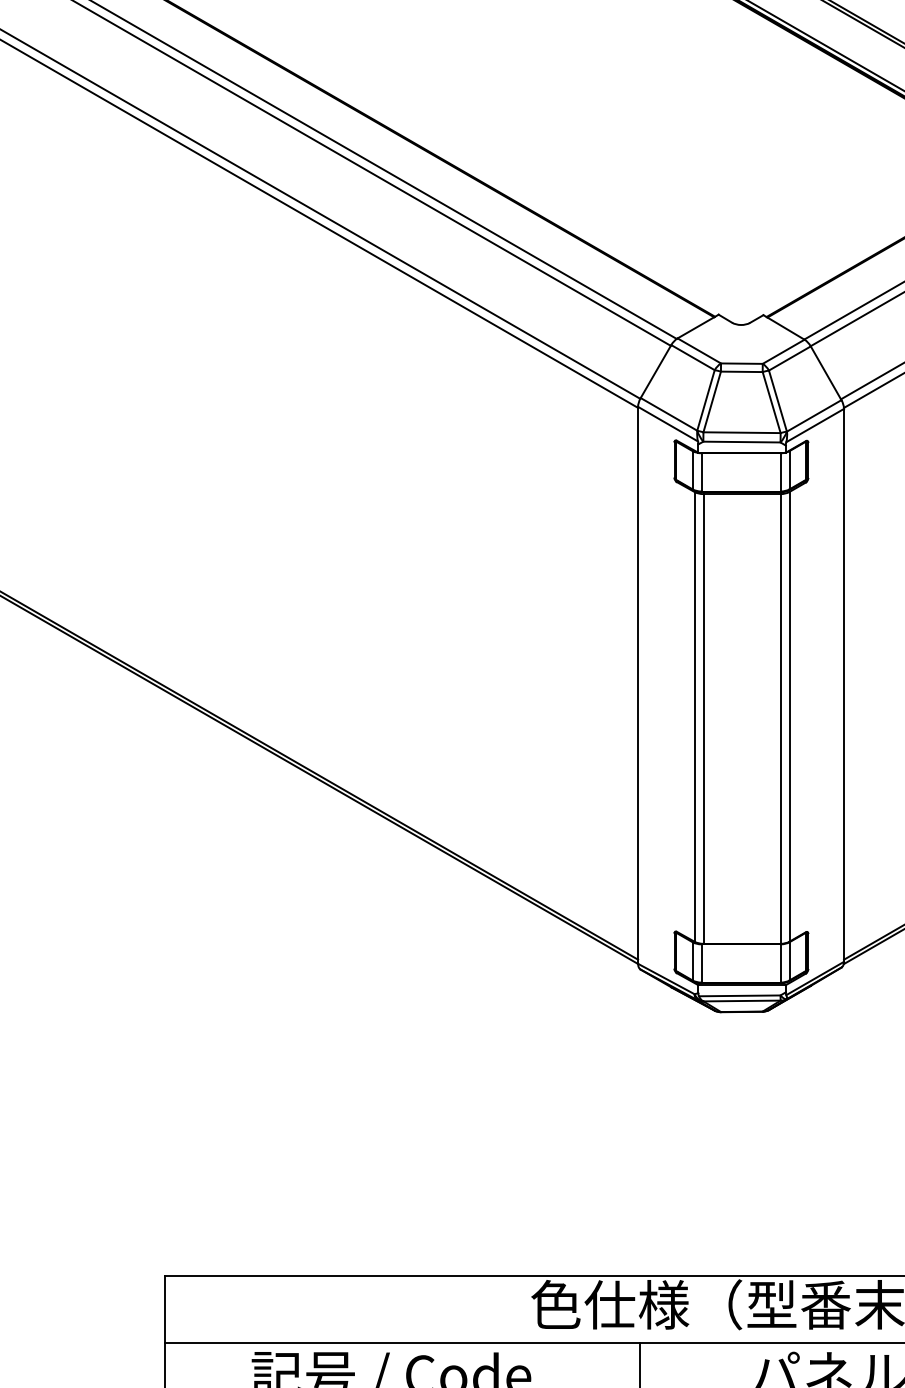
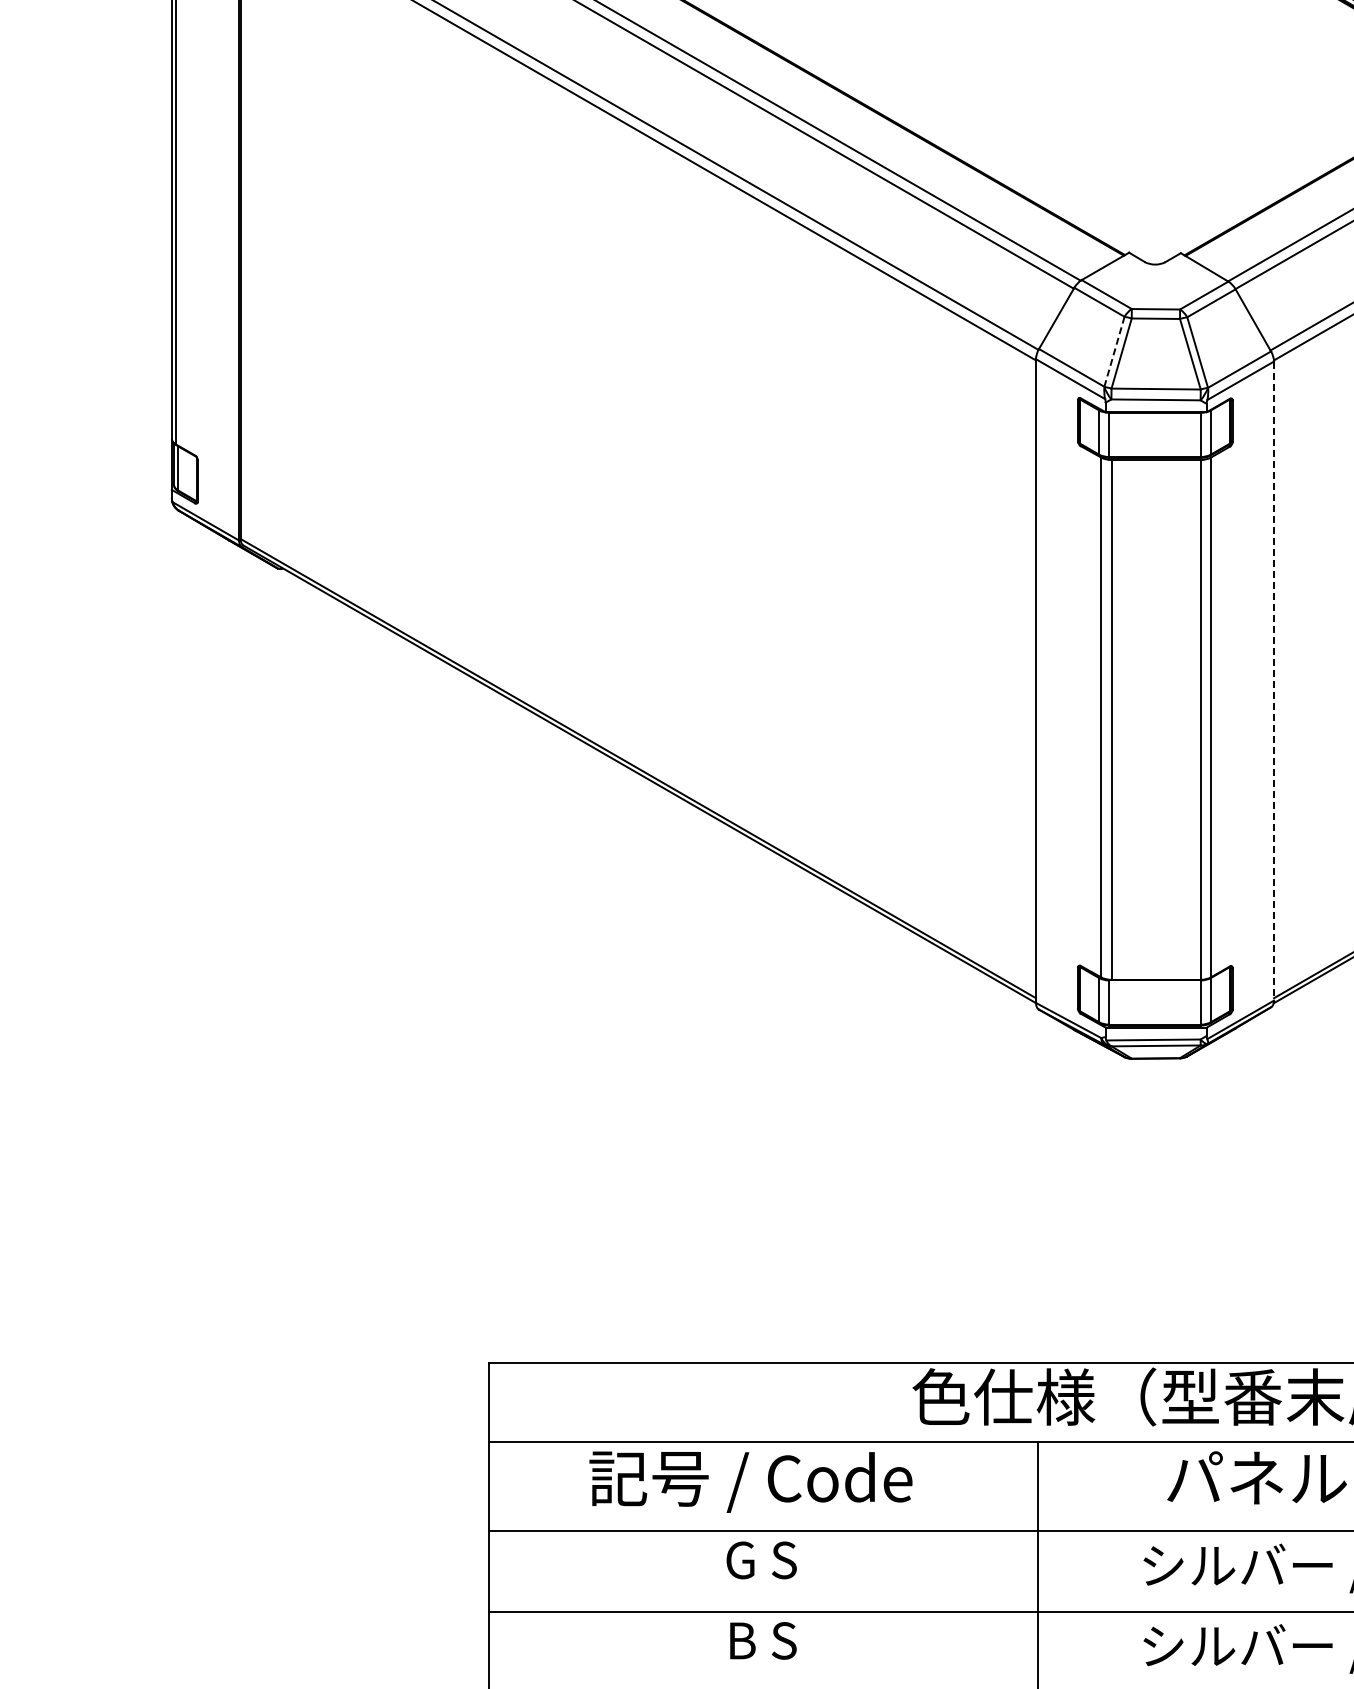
line: (706, 401) -> (1114, 352), solid -> dashed
line: (844, 685) -> (1274, 681), solid -> dashed

